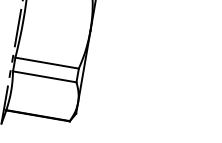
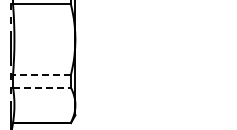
line: (46, 63) -> (41, 75), solid -> dashed
line: (44, 76) -> (41, 87), solid -> dashed

